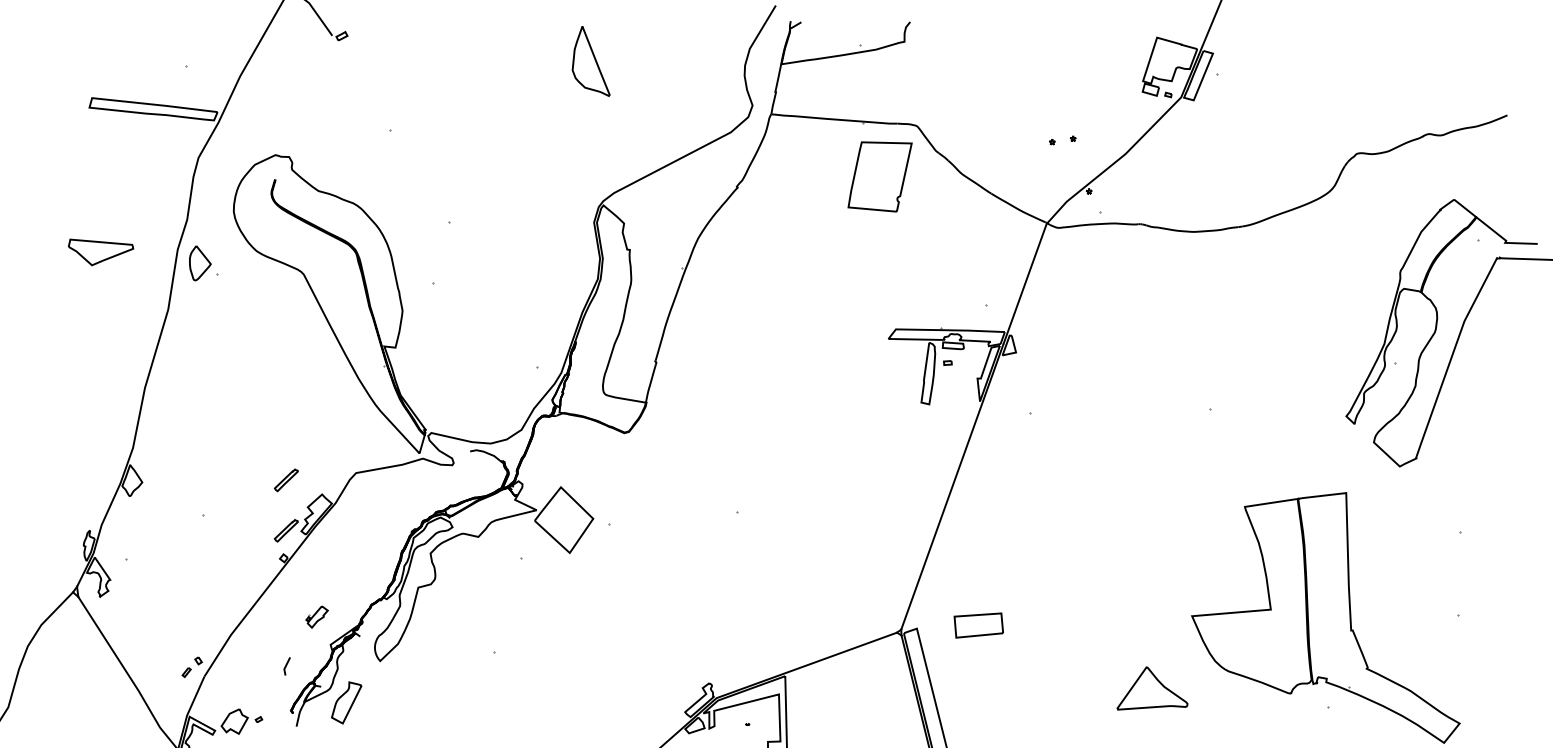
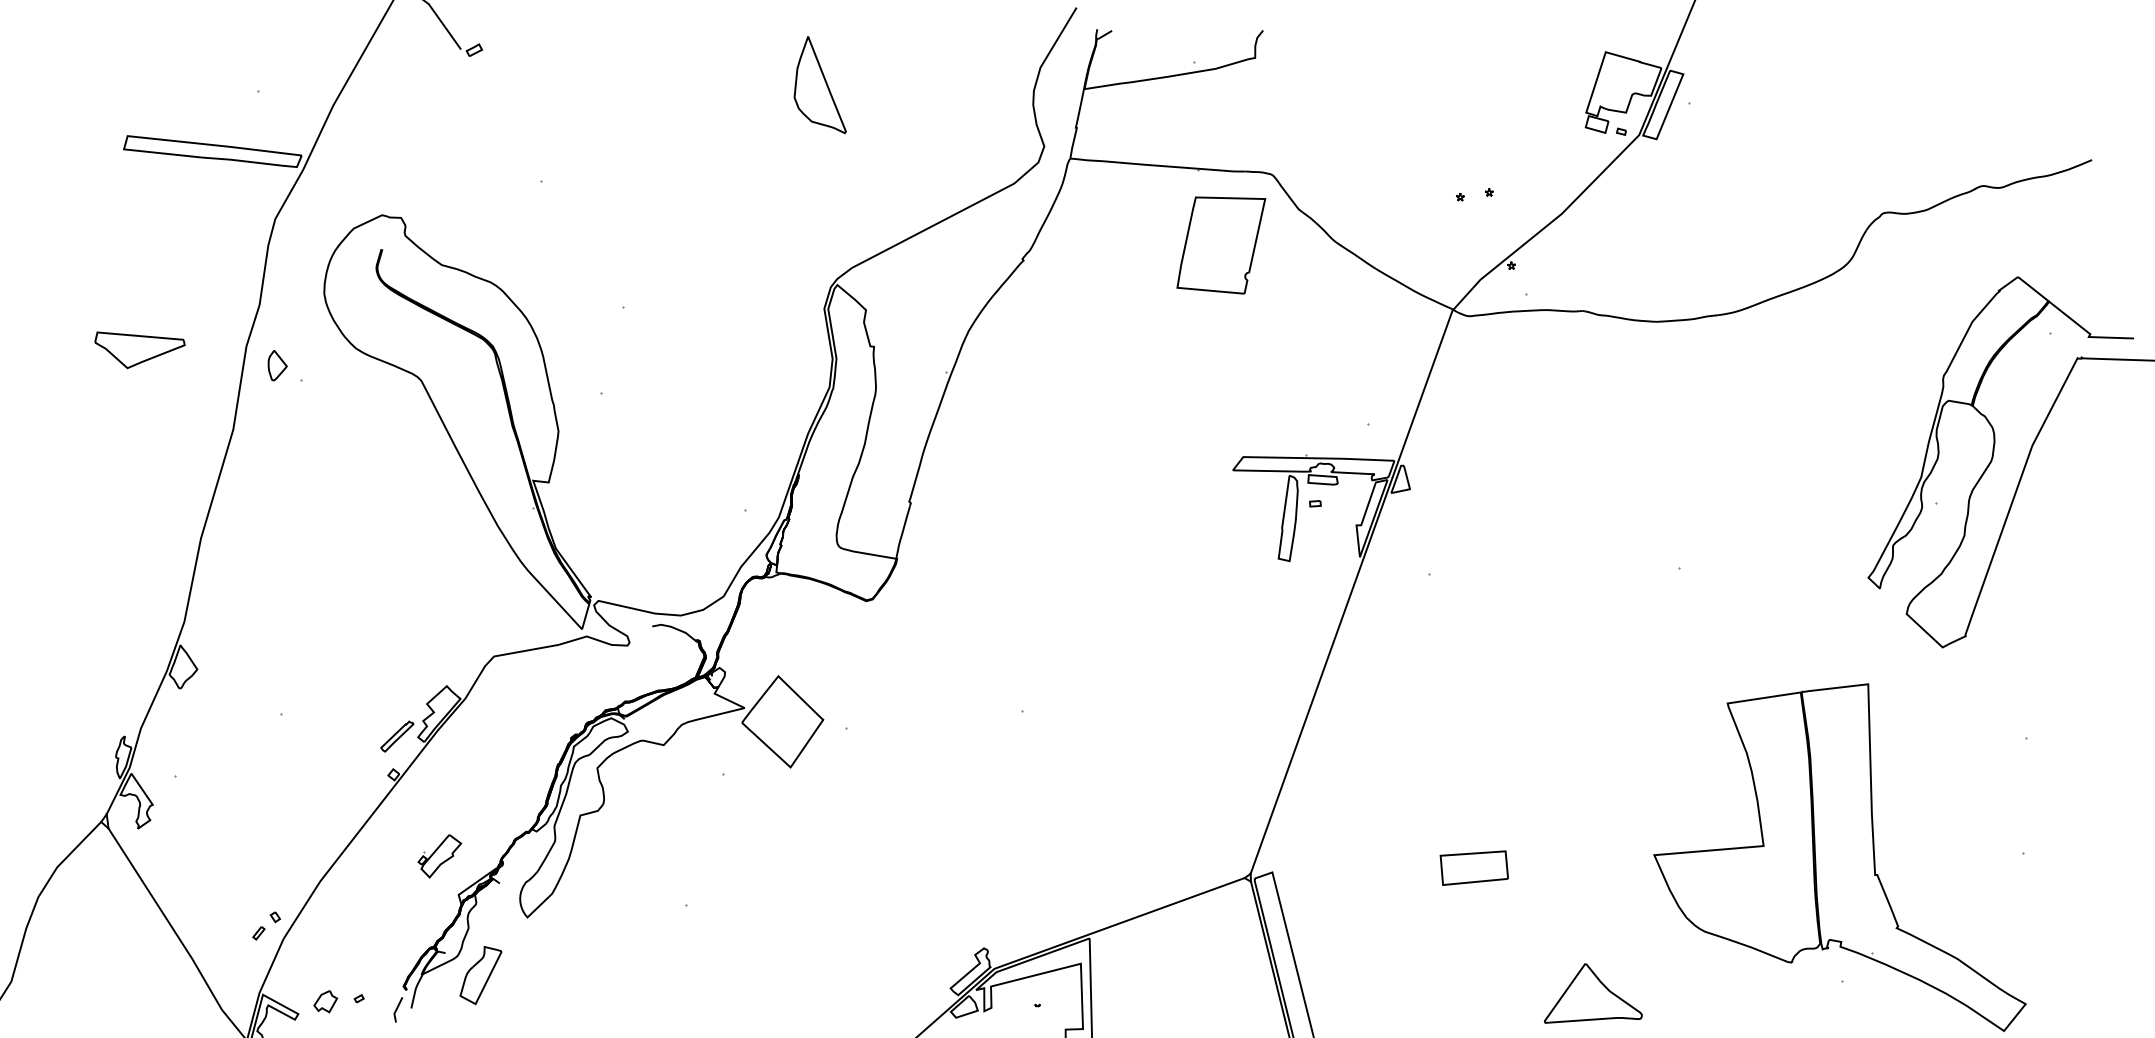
part: (200, 263) -> (277, 365), size x0.62
part: (286, 480) -> (397, 666), removed
part: (316, 617) -> (439, 856), size x1.43
part: (978, 625) -> (1473, 867), moved
line: (287, 665) -> (398, 1008), moved
part: (1151, 688) -> (1592, 993), moved
part: (234, 721) -> (325, 1001), size x0.62

